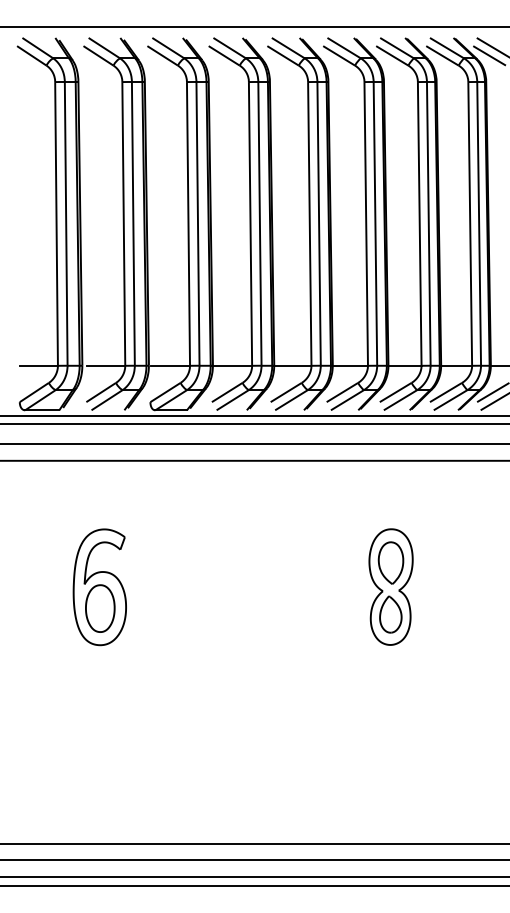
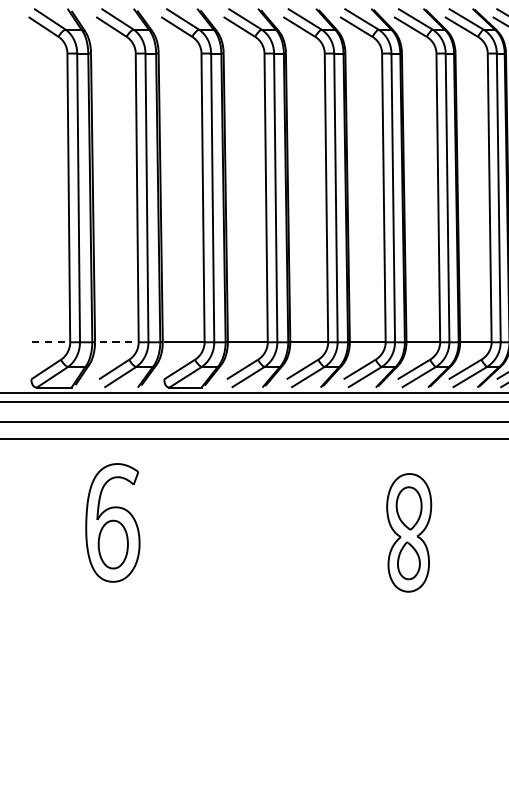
line: (39, 365) -> (51, 342), solid -> dashed
line: (106, 365) -> (119, 342), solid -> dashed
part: (390, 586) -> (408, 532), moved
part: (99, 587) -> (112, 523), moved

